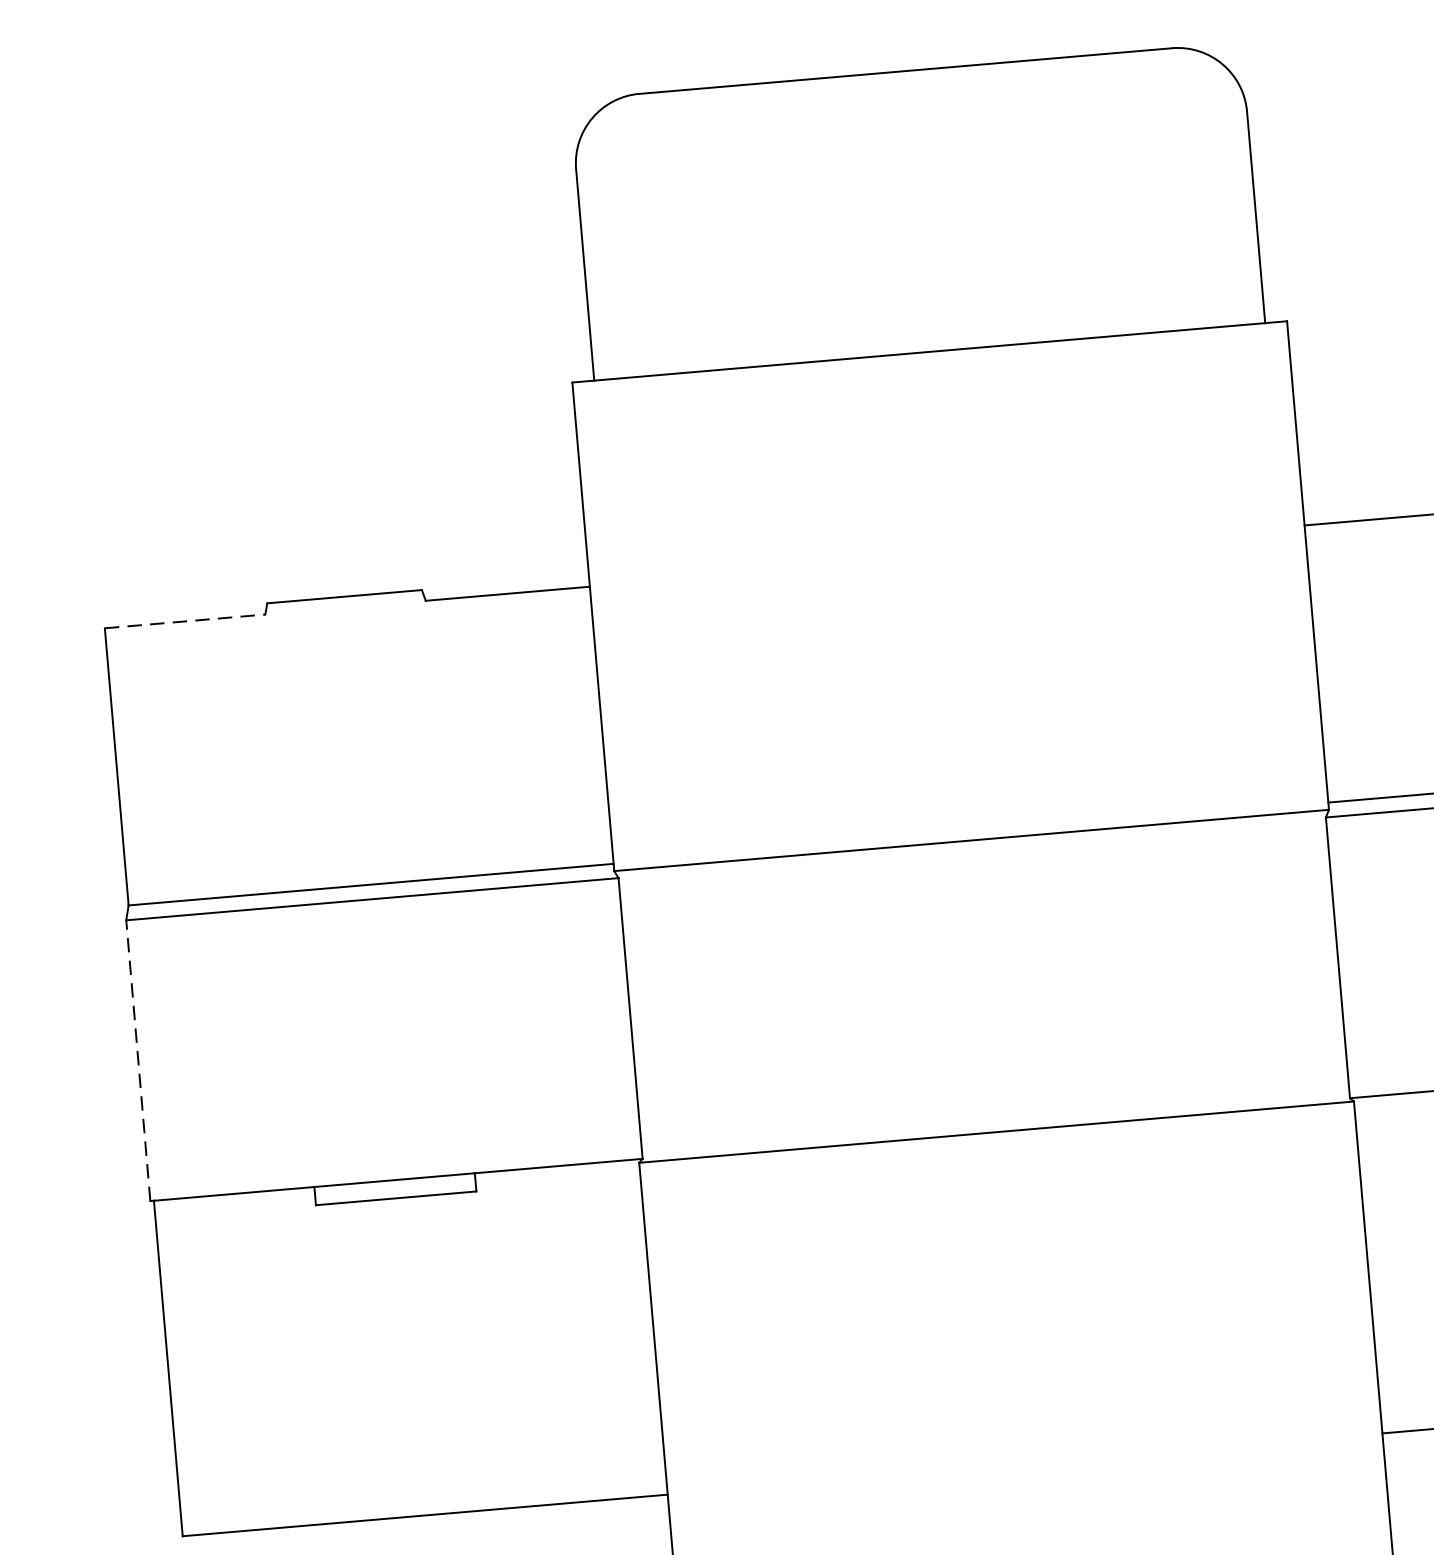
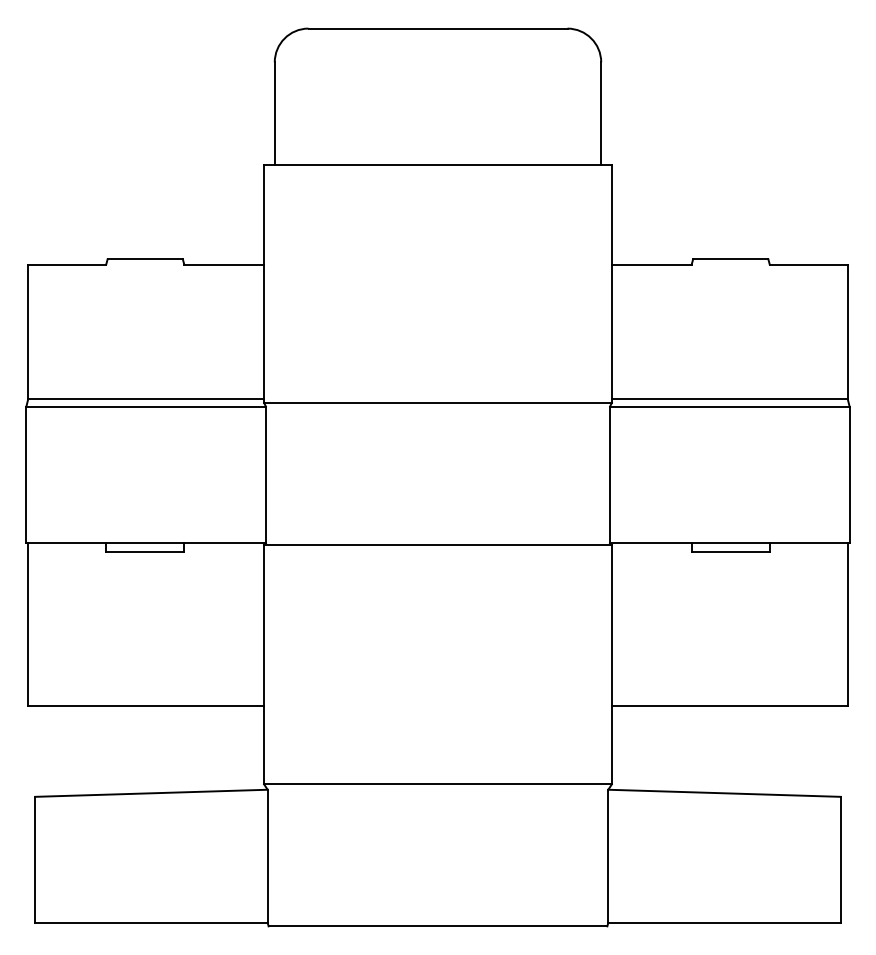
line: (185, 621) -> (67, 264), dashed -> solid
line: (138, 1059) -> (26, 474), dashed -> solid

